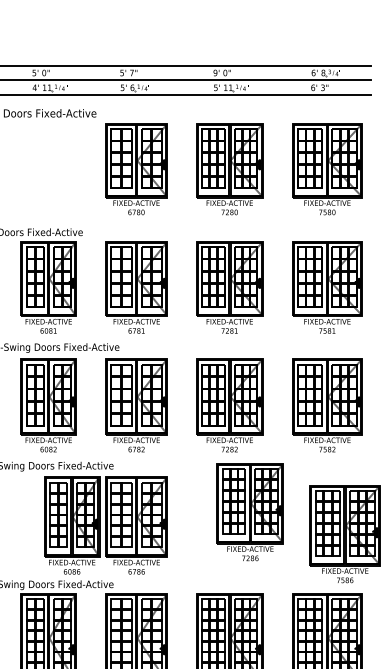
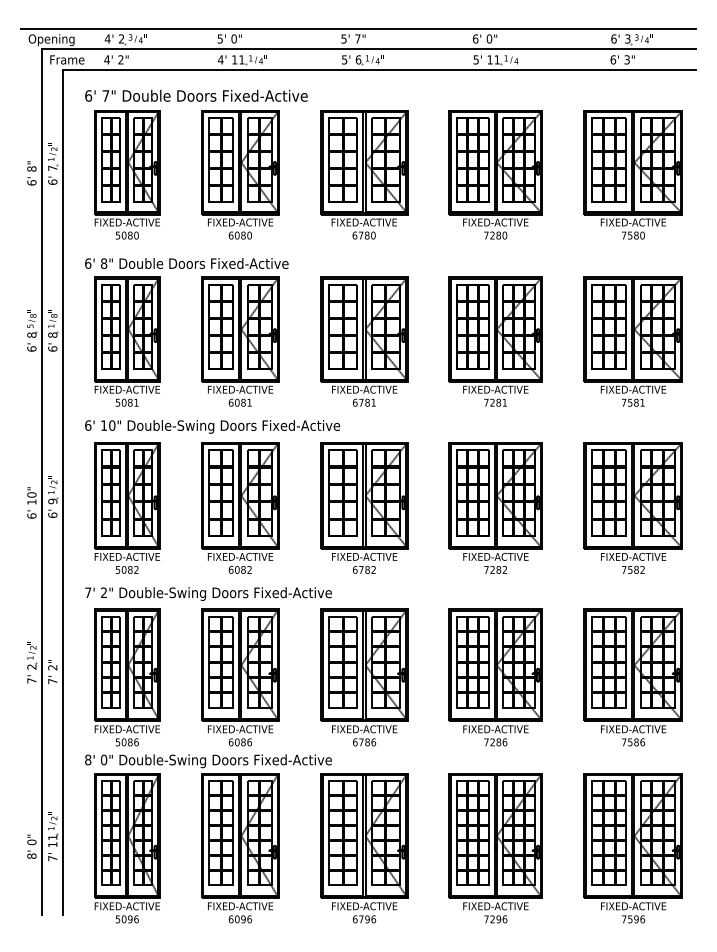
text: (215, 72) -> (475, 38), 9' -> 6'
text: (323, 72) -> (627, 38), 8 -> 3
part: (48, 169) -> (240, 174), added
part: (250, 512) -> (495, 677), moved
part: (72, 525) -> (240, 677), moved
part: (344, 534) -> (632, 677), moved

